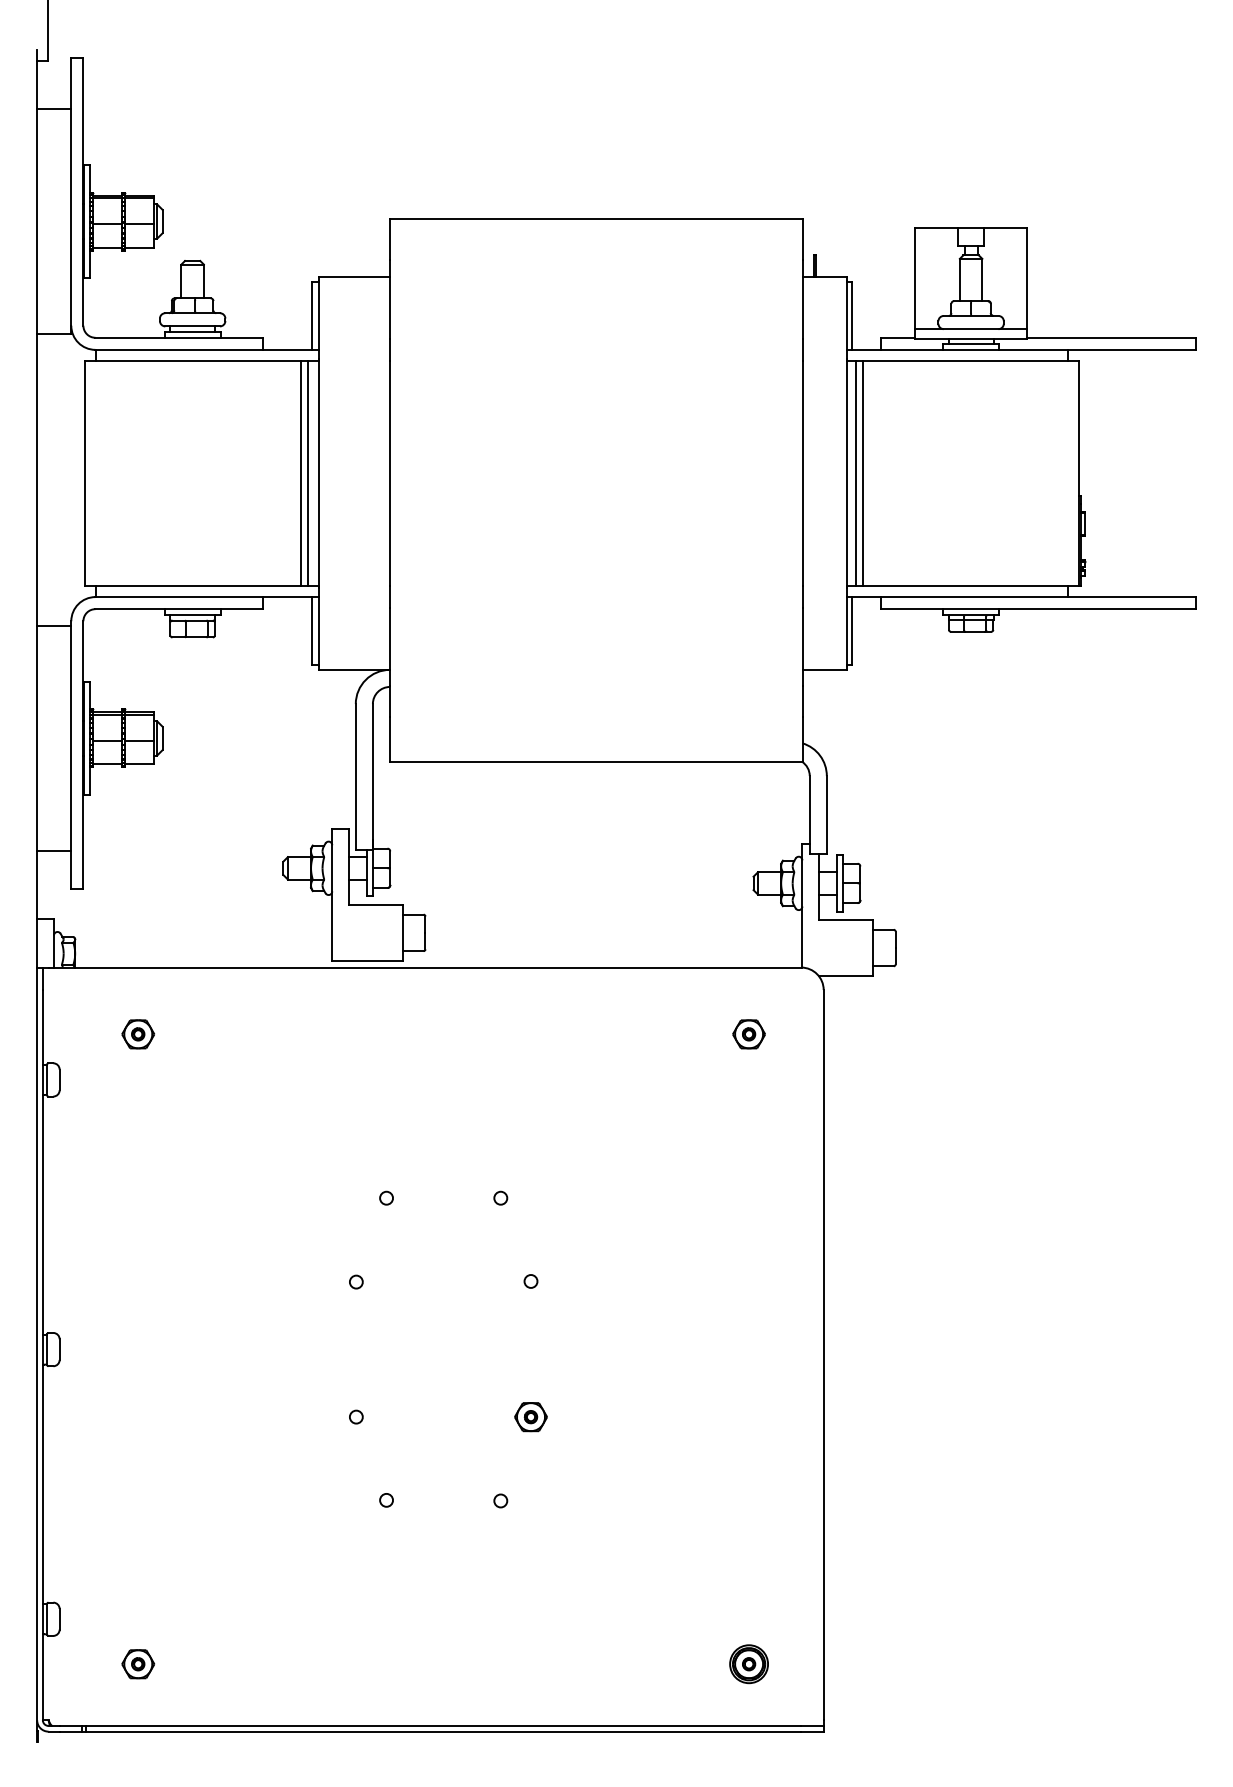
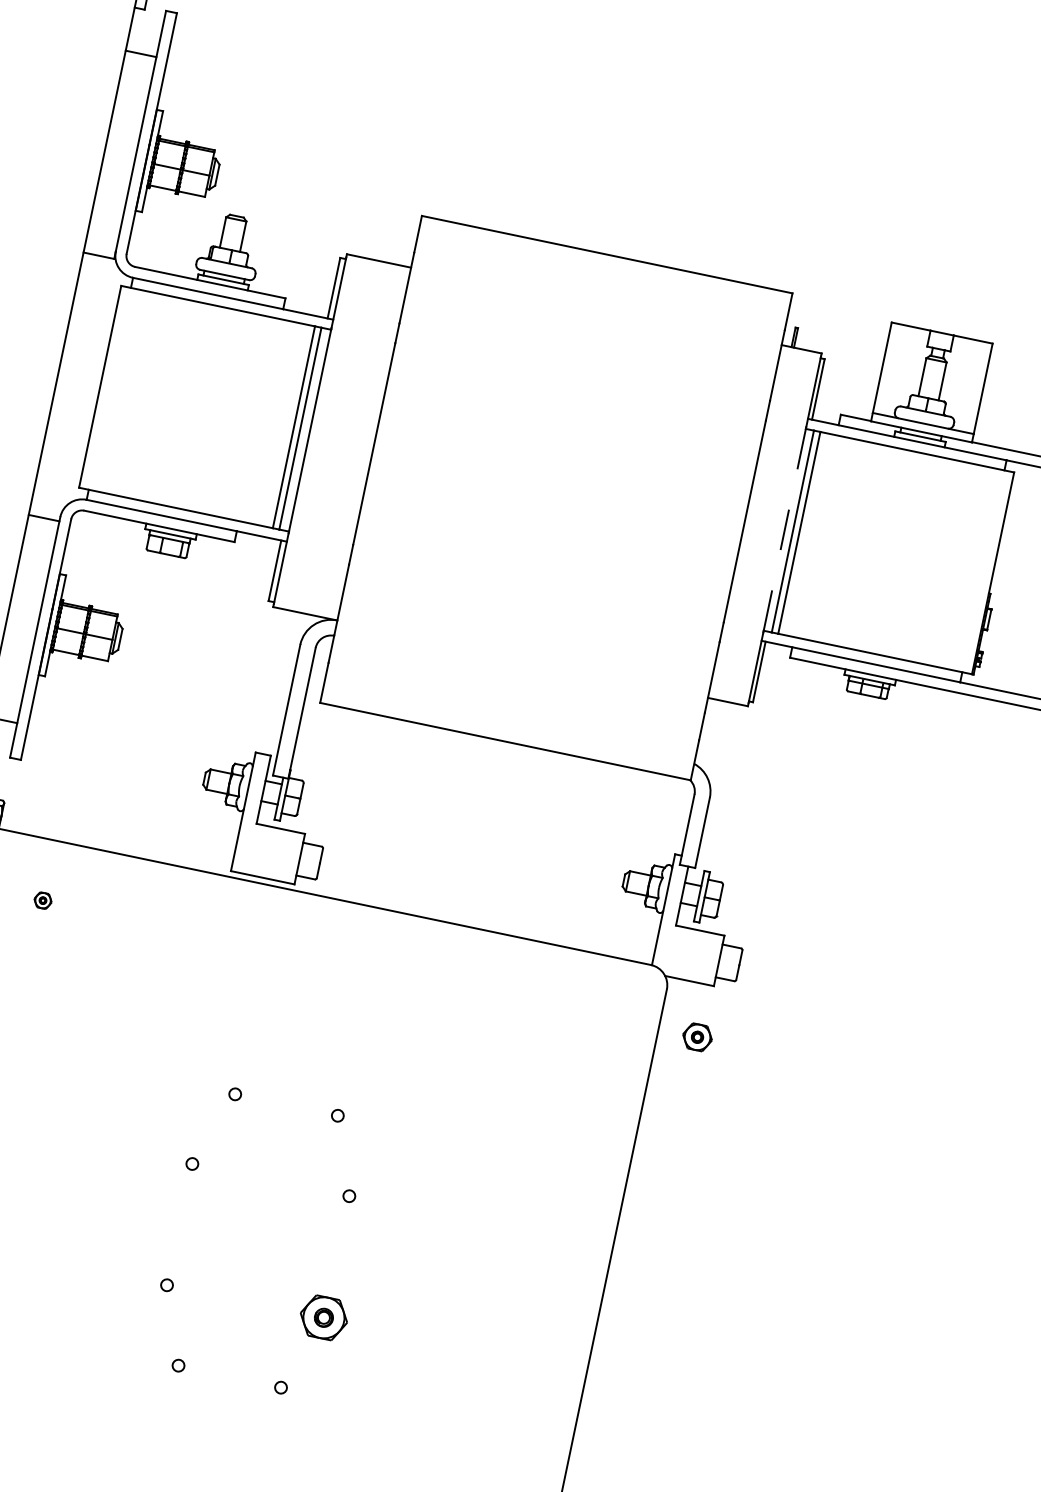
line: (847, 473) -> (785, 529), solid -> dashed
part: (138, 1034) -> (43, 900), size x0.6
part: (748, 1034) -> (696, 1037), moved
part: (530, 1417) -> (323, 1318), size x1.6

